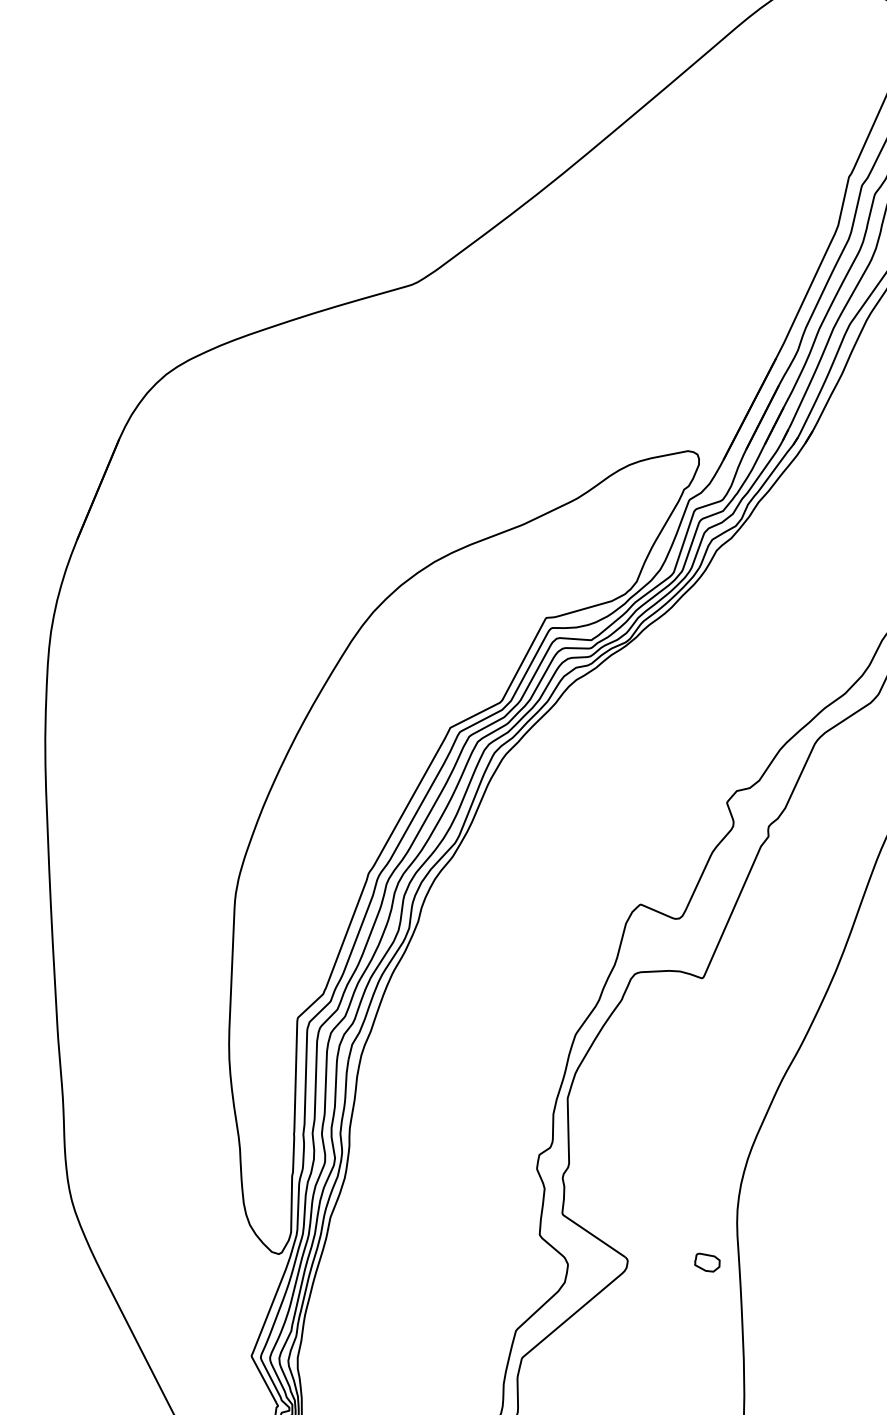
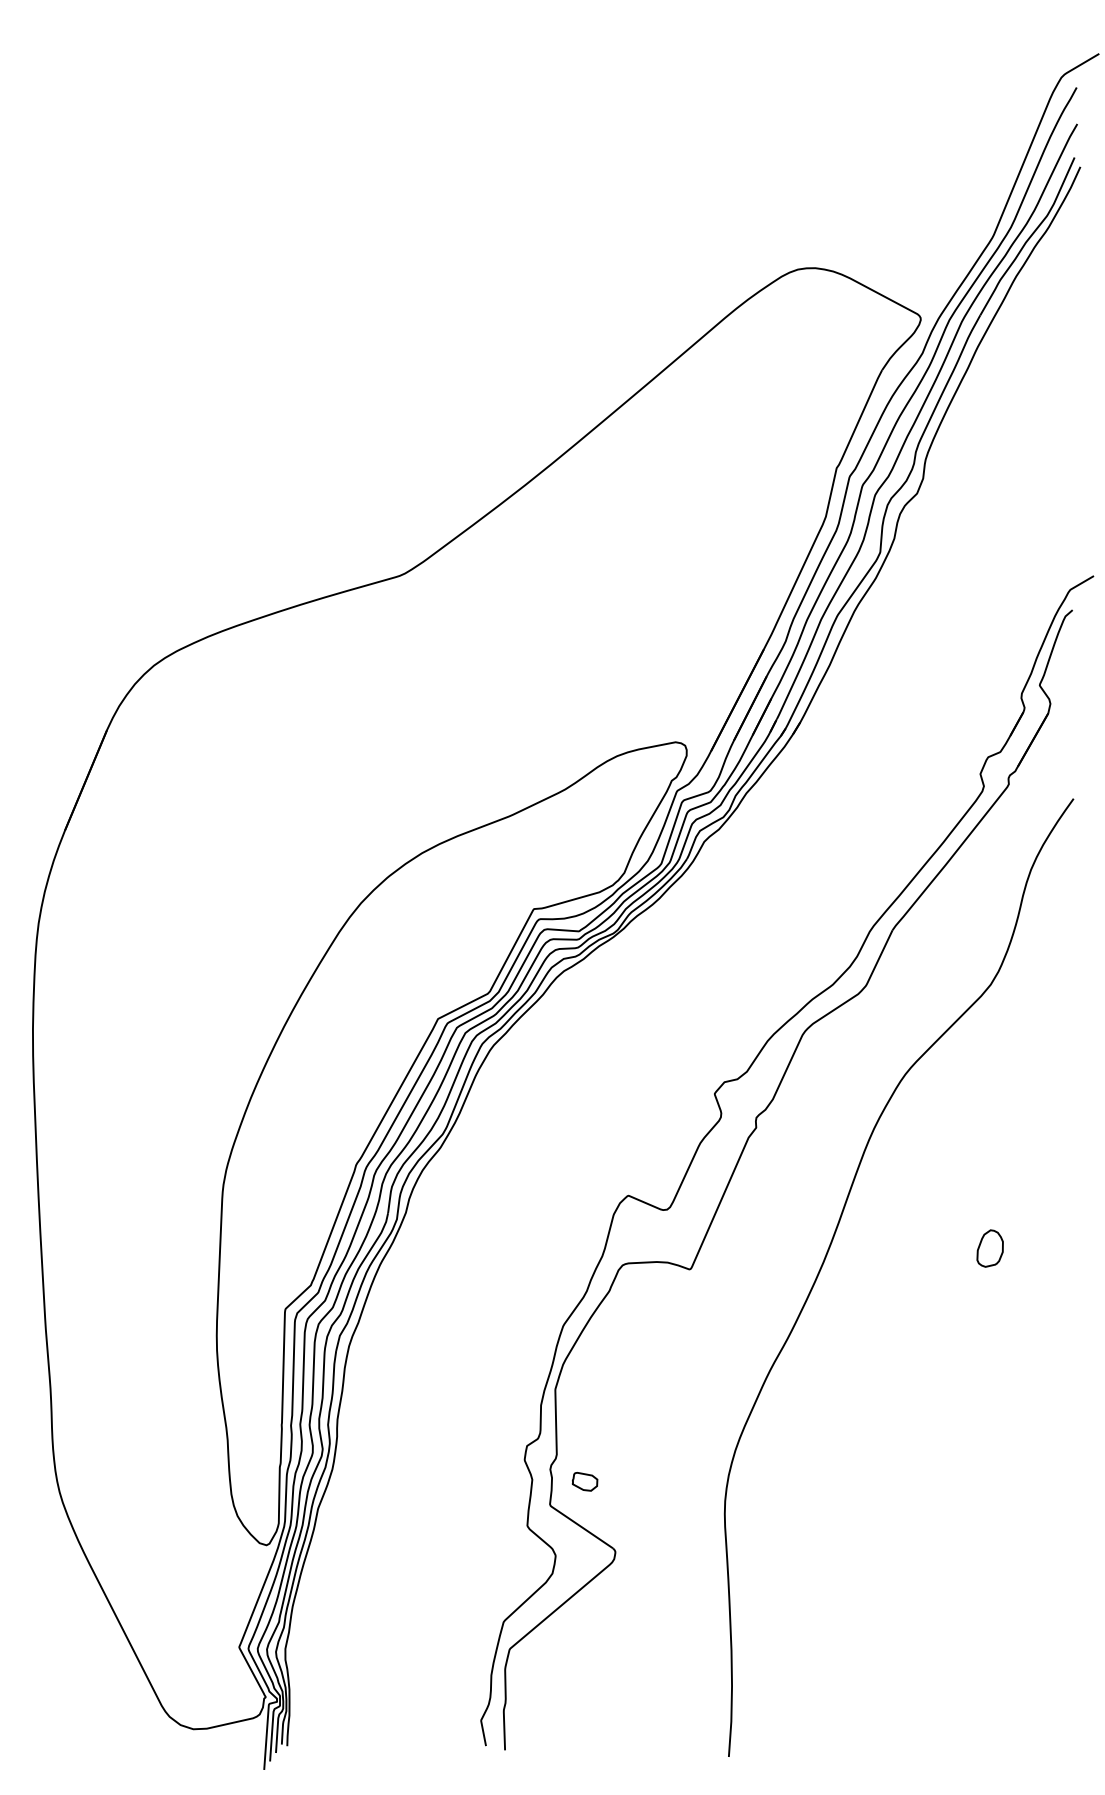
part: (706, 1262) -> (584, 1481), moved

